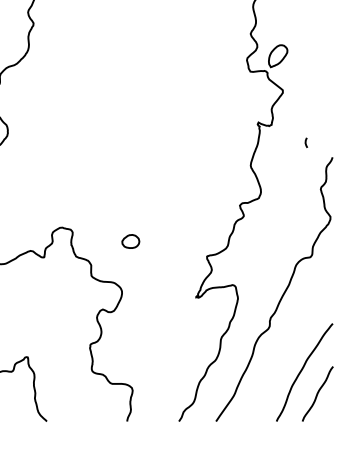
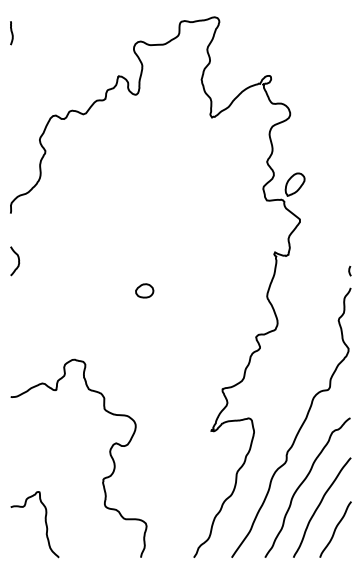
curve: (305, 142) -> (349, 270), moved
part: (130, 241) -> (144, 290), moved
curve: (285, 349) -> (302, 484), added

